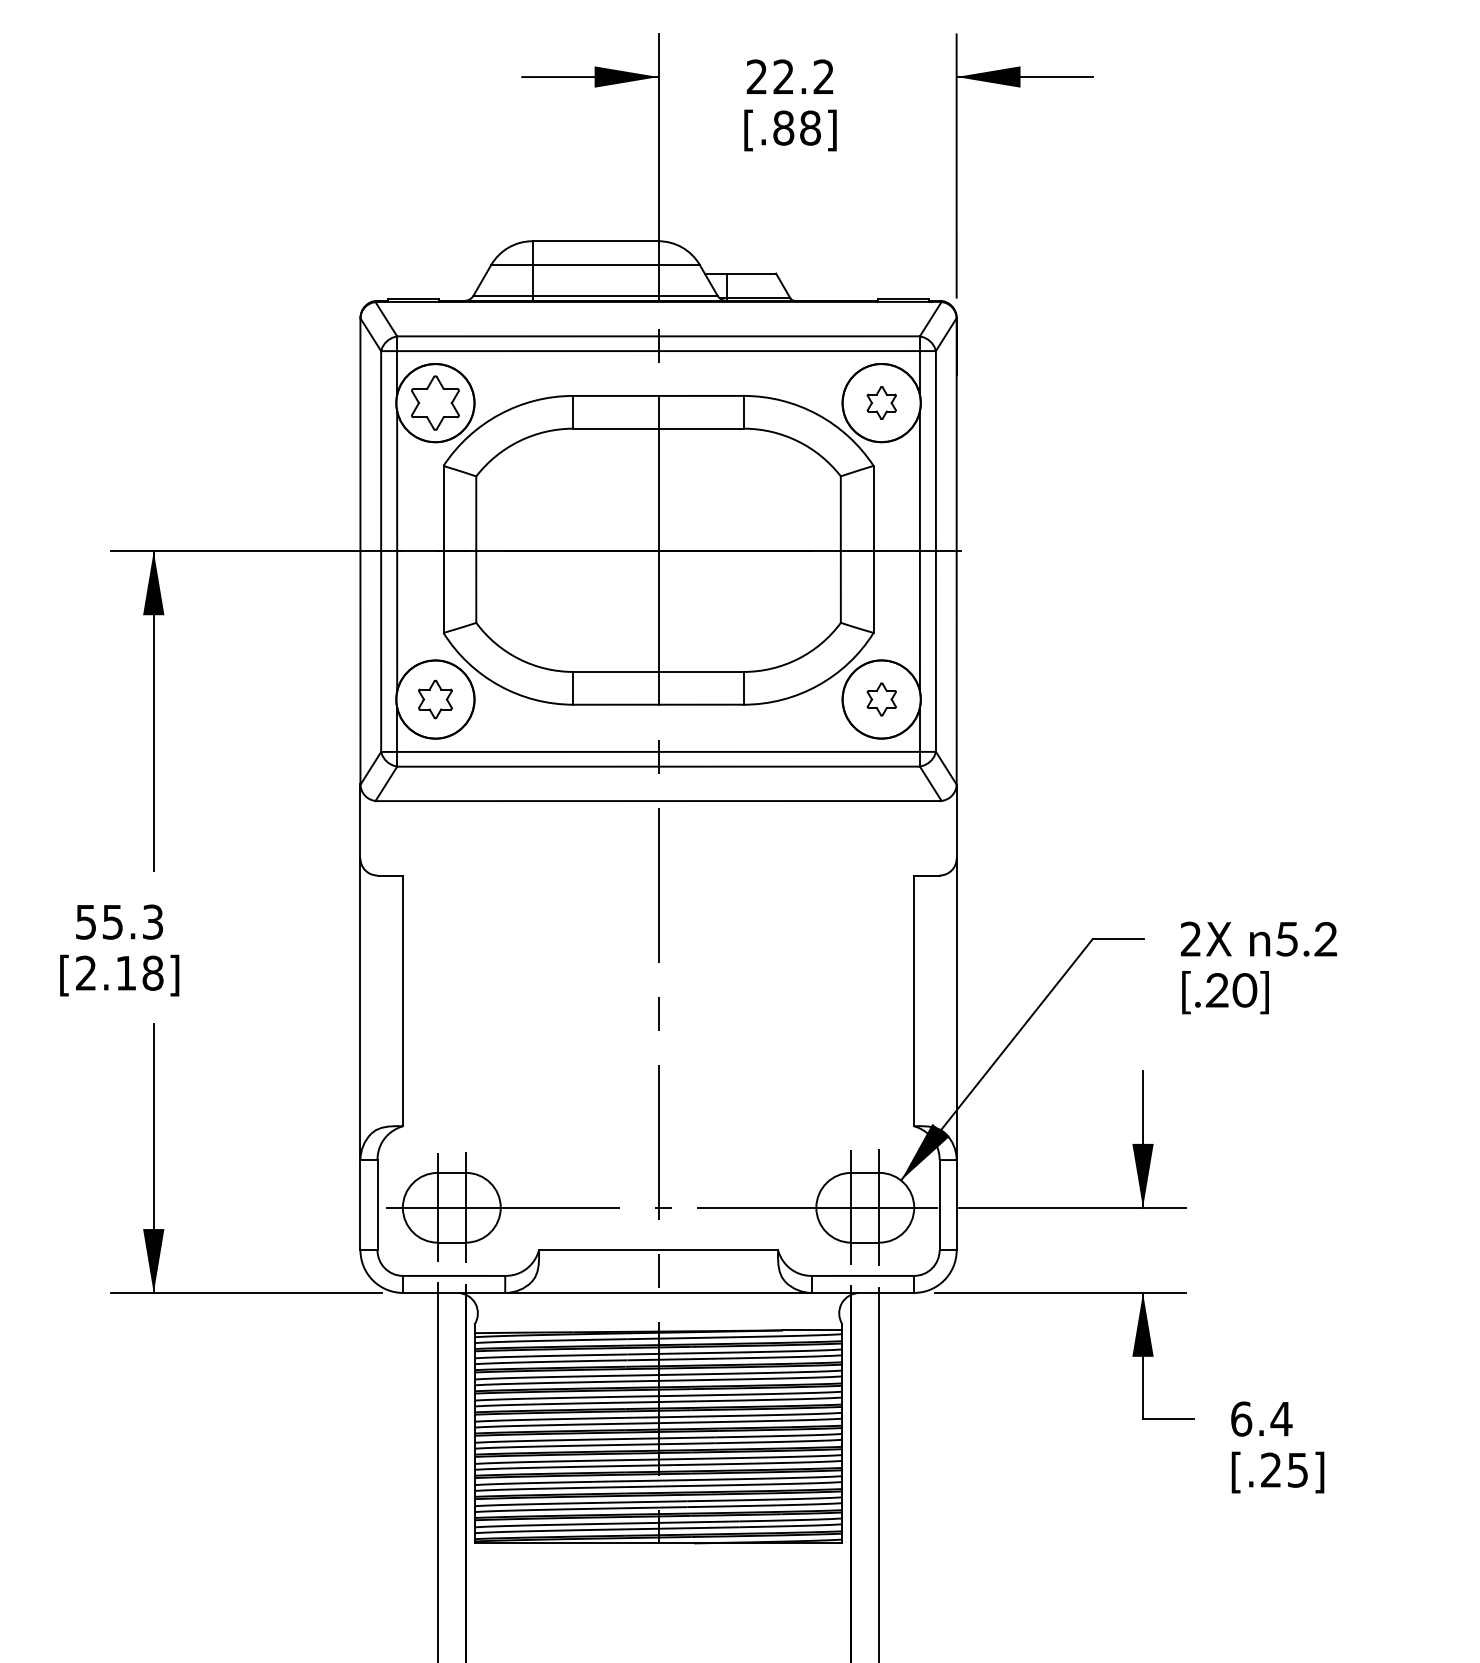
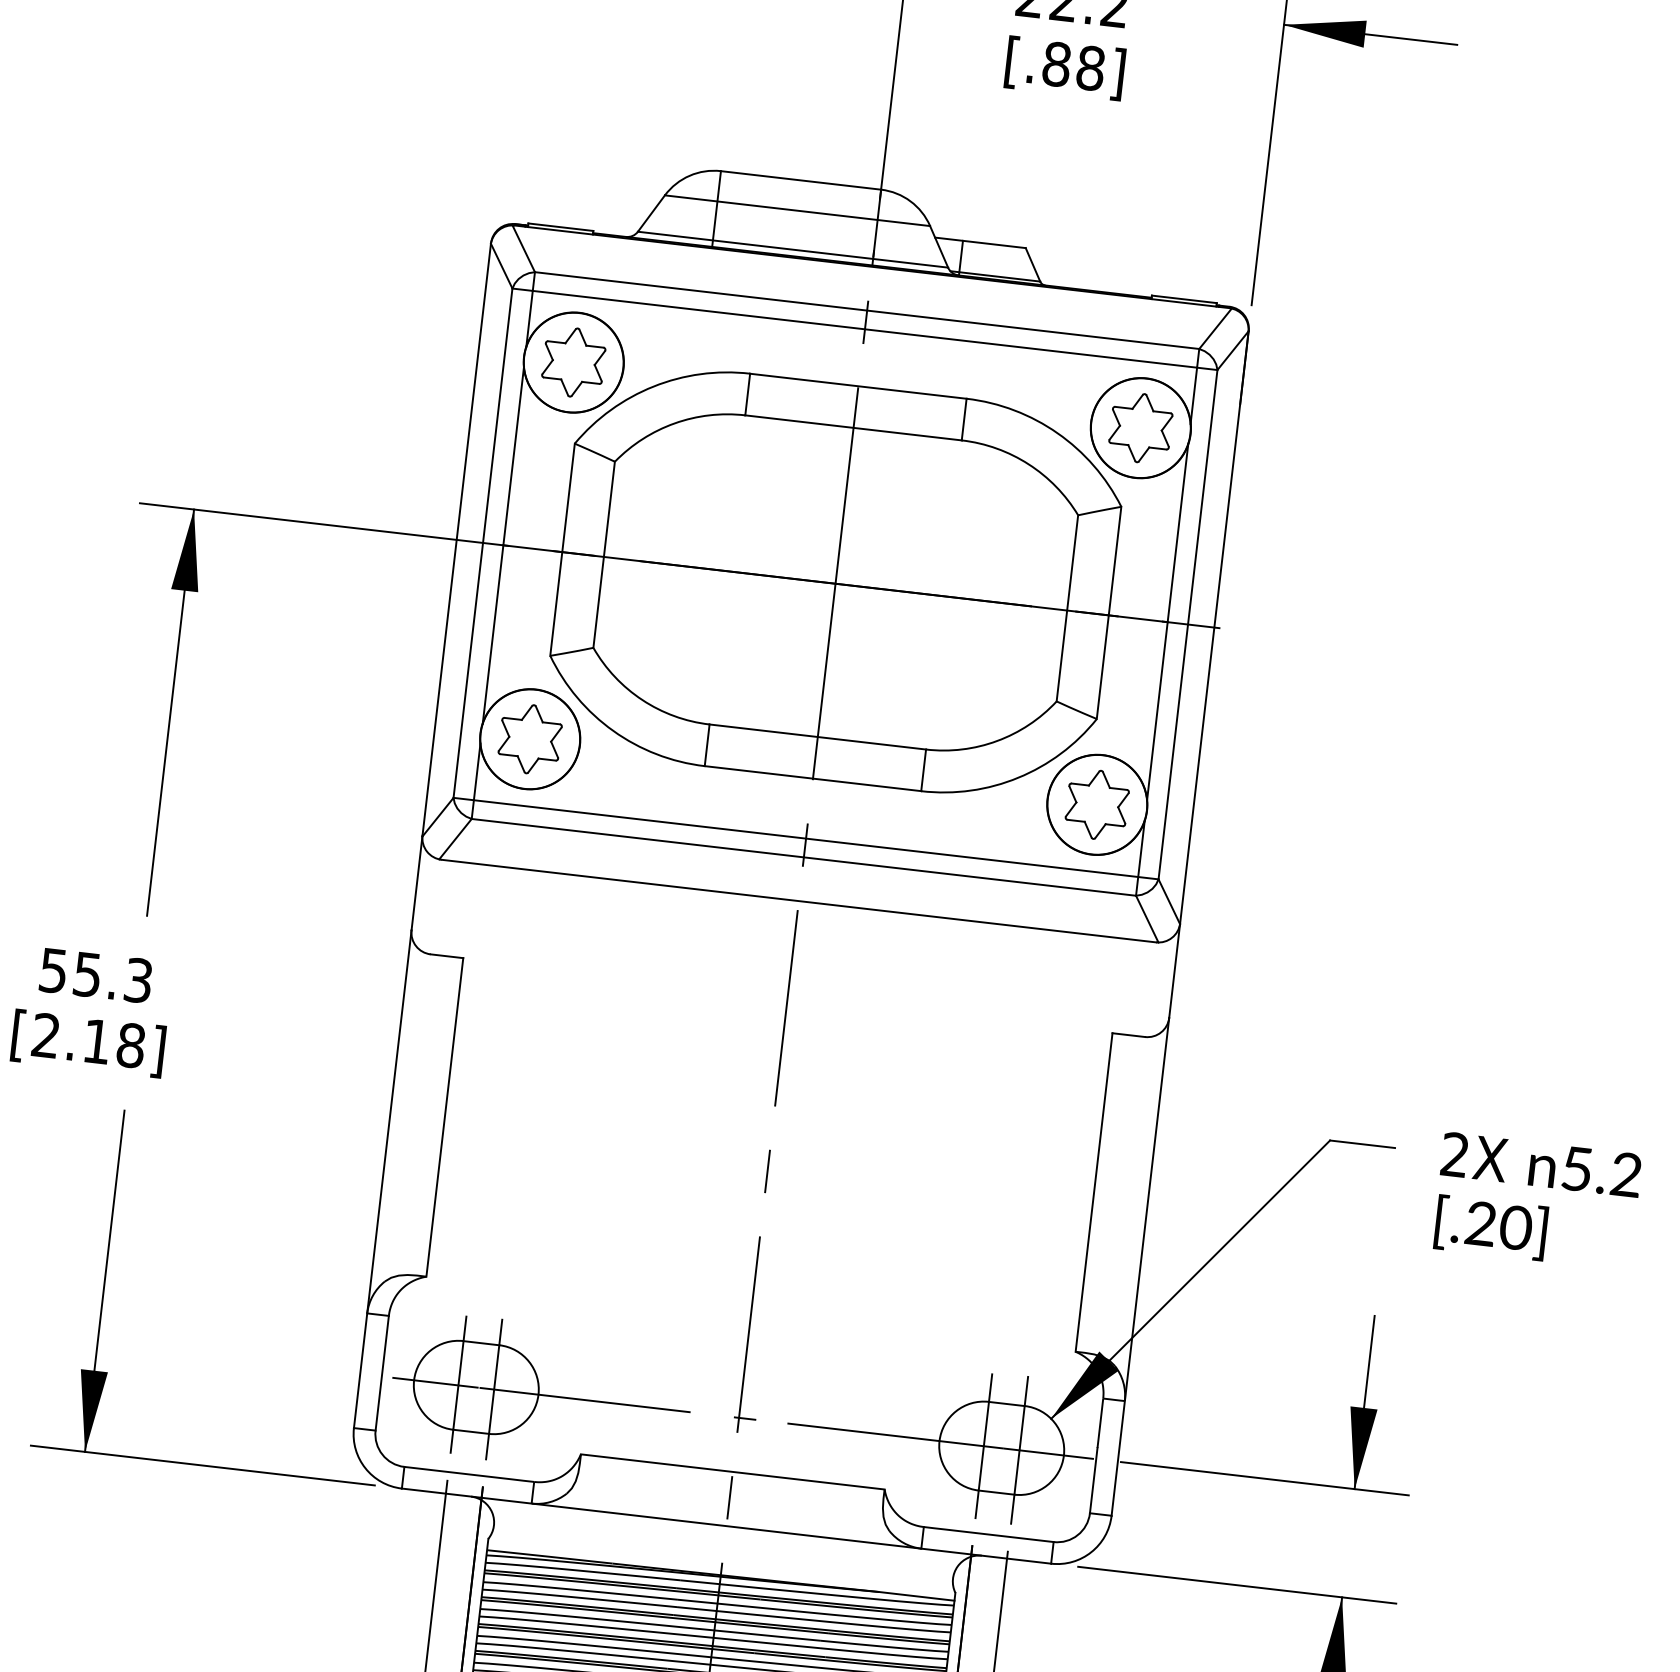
part: (881, 402) -> (1140, 427), size x1.67
part: (435, 699) -> (530, 739), size x1.43
part: (881, 699) -> (1097, 804), size x1.67

